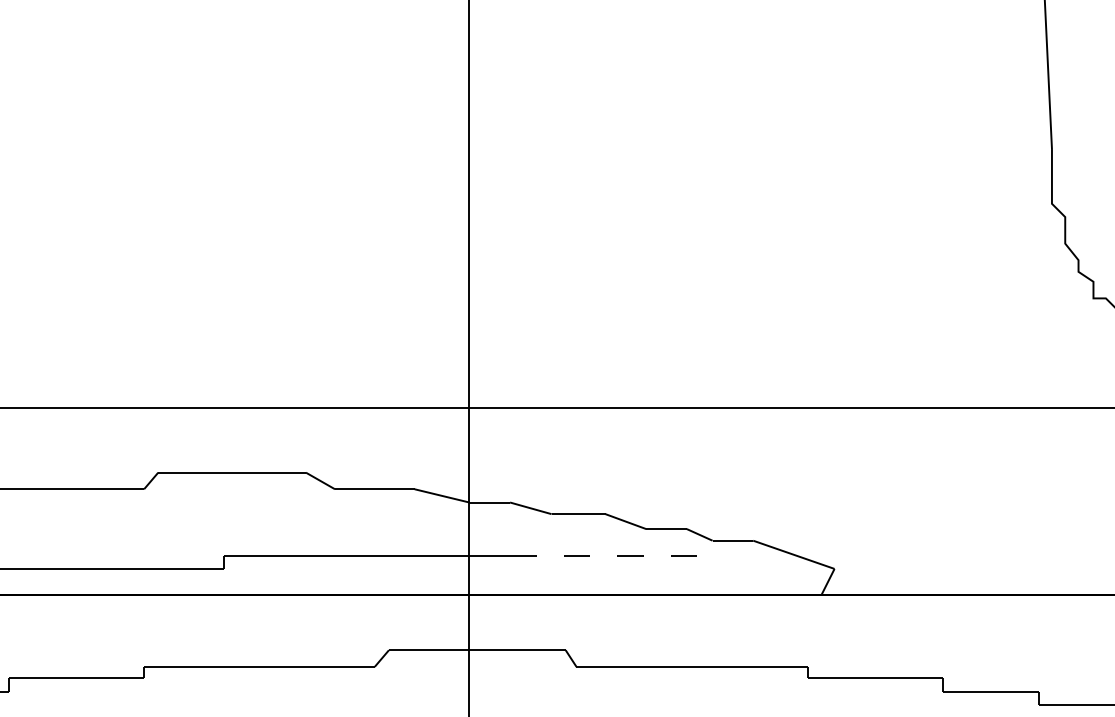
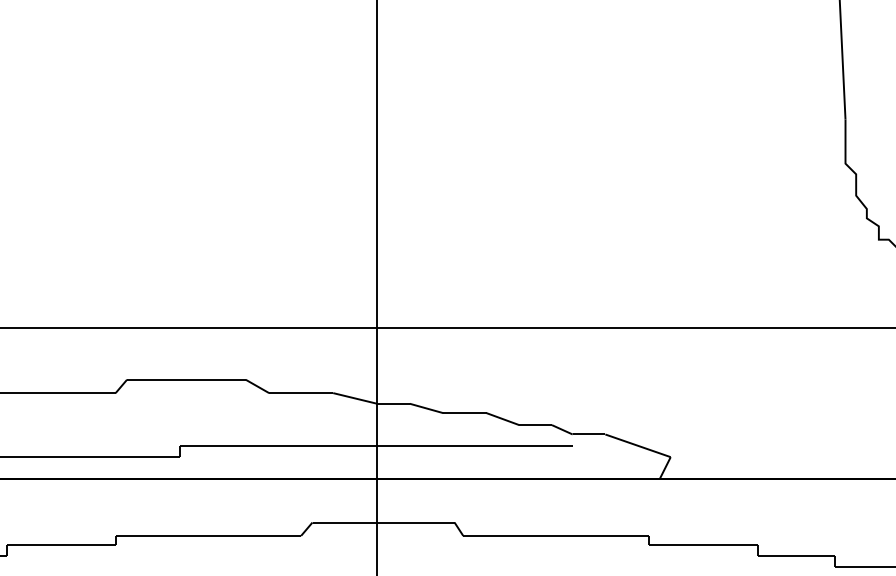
line: (611, 555) -> (491, 446), dashed -> solid

